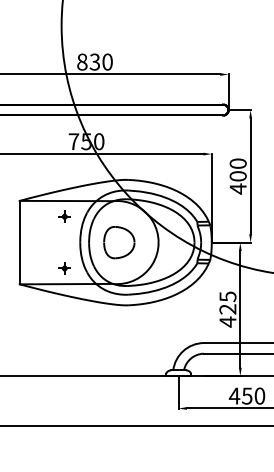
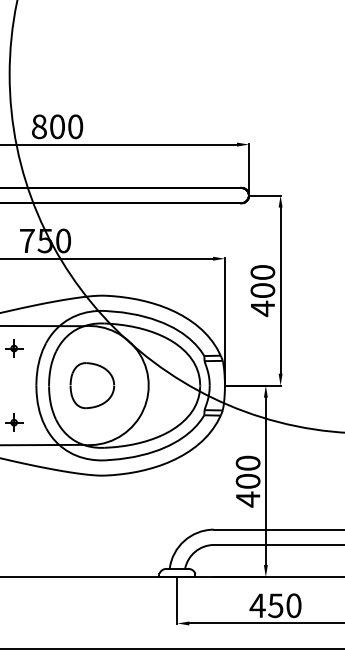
text: (94, 61) -> (56, 125), 830 -> 800
text: (227, 302) -> (247, 471), 425 -> 400

